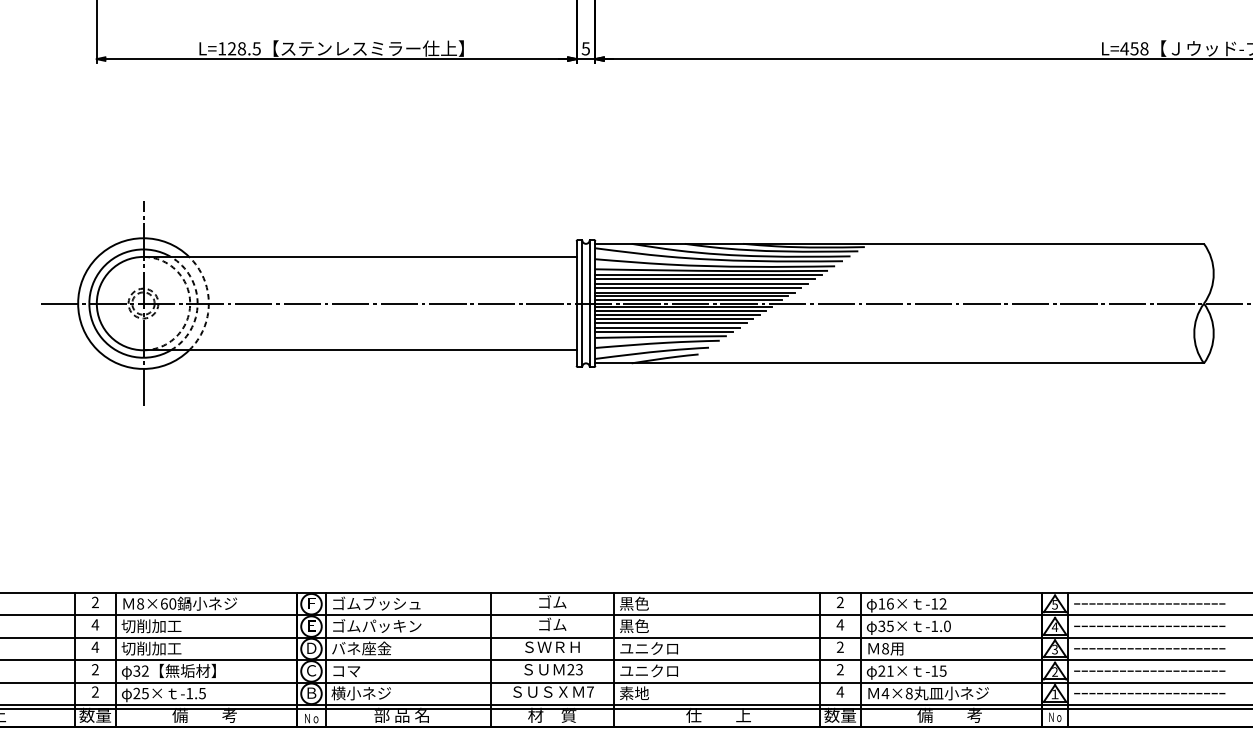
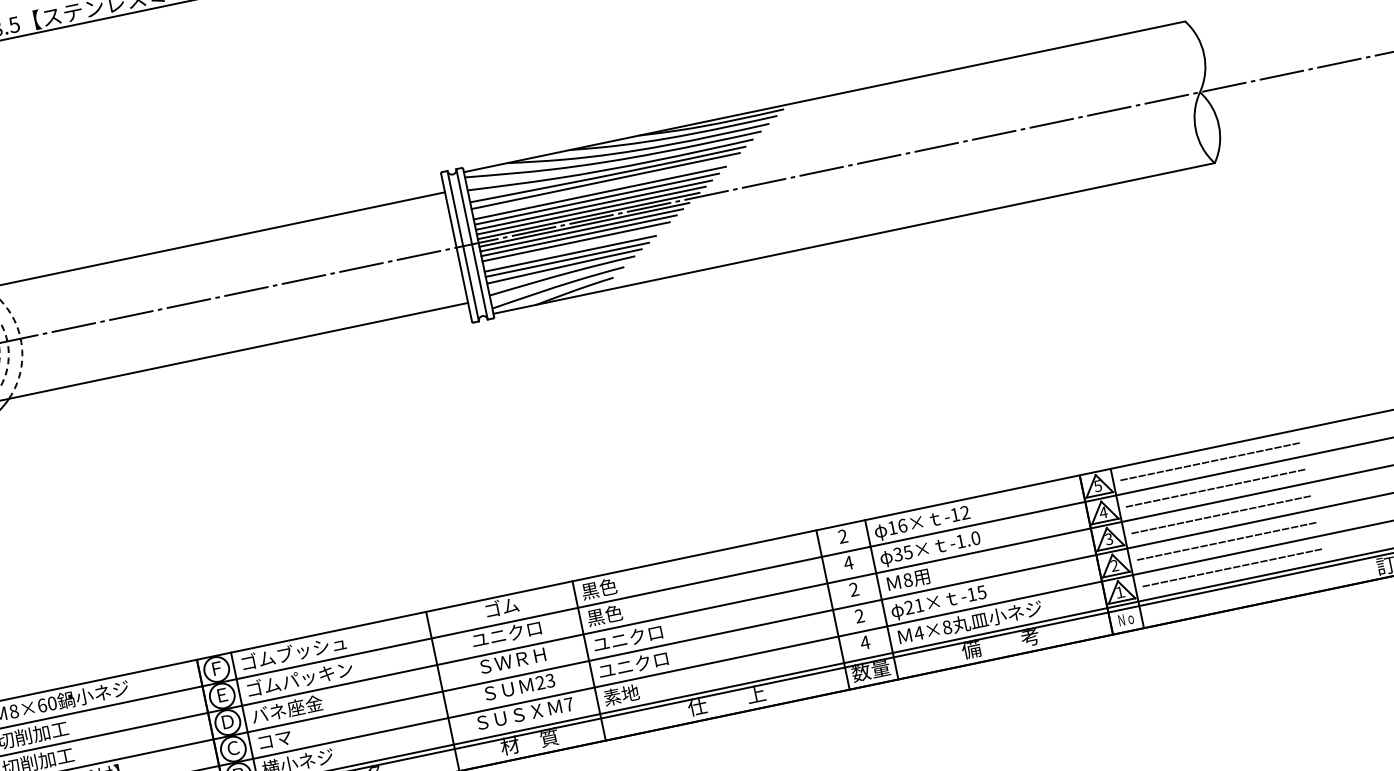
line: (704, 279) -> (602, 187), removed
line: (670, 323) -> (572, 247), removed
text: (551, 623) -> (505, 632), ゴム -> ユニクロ

